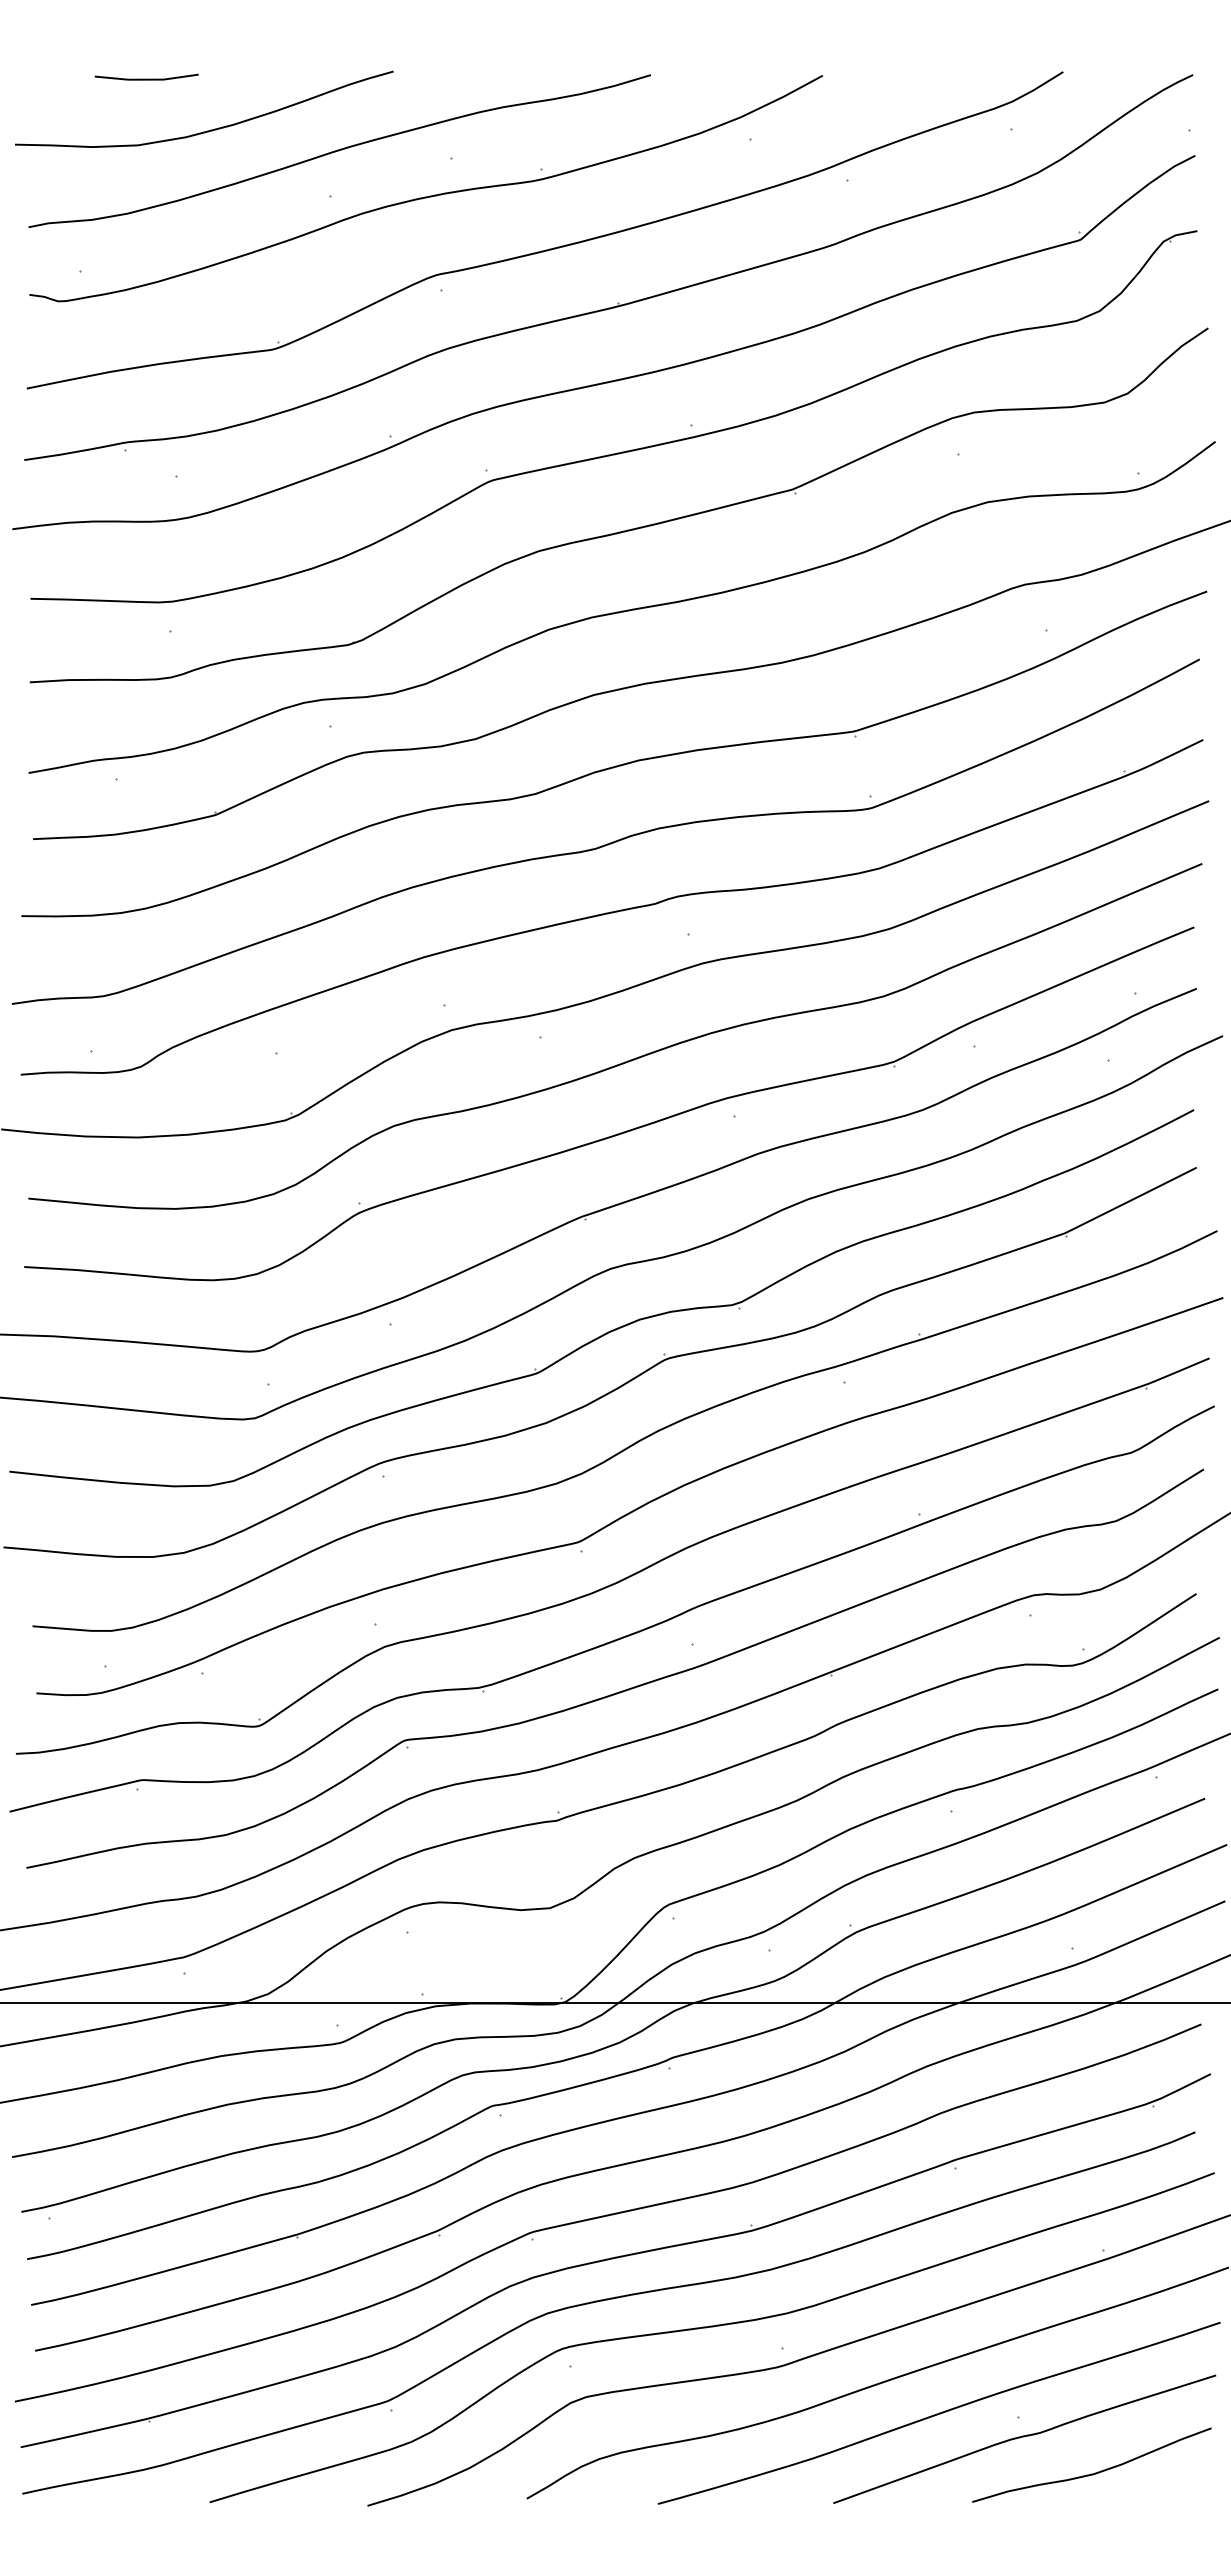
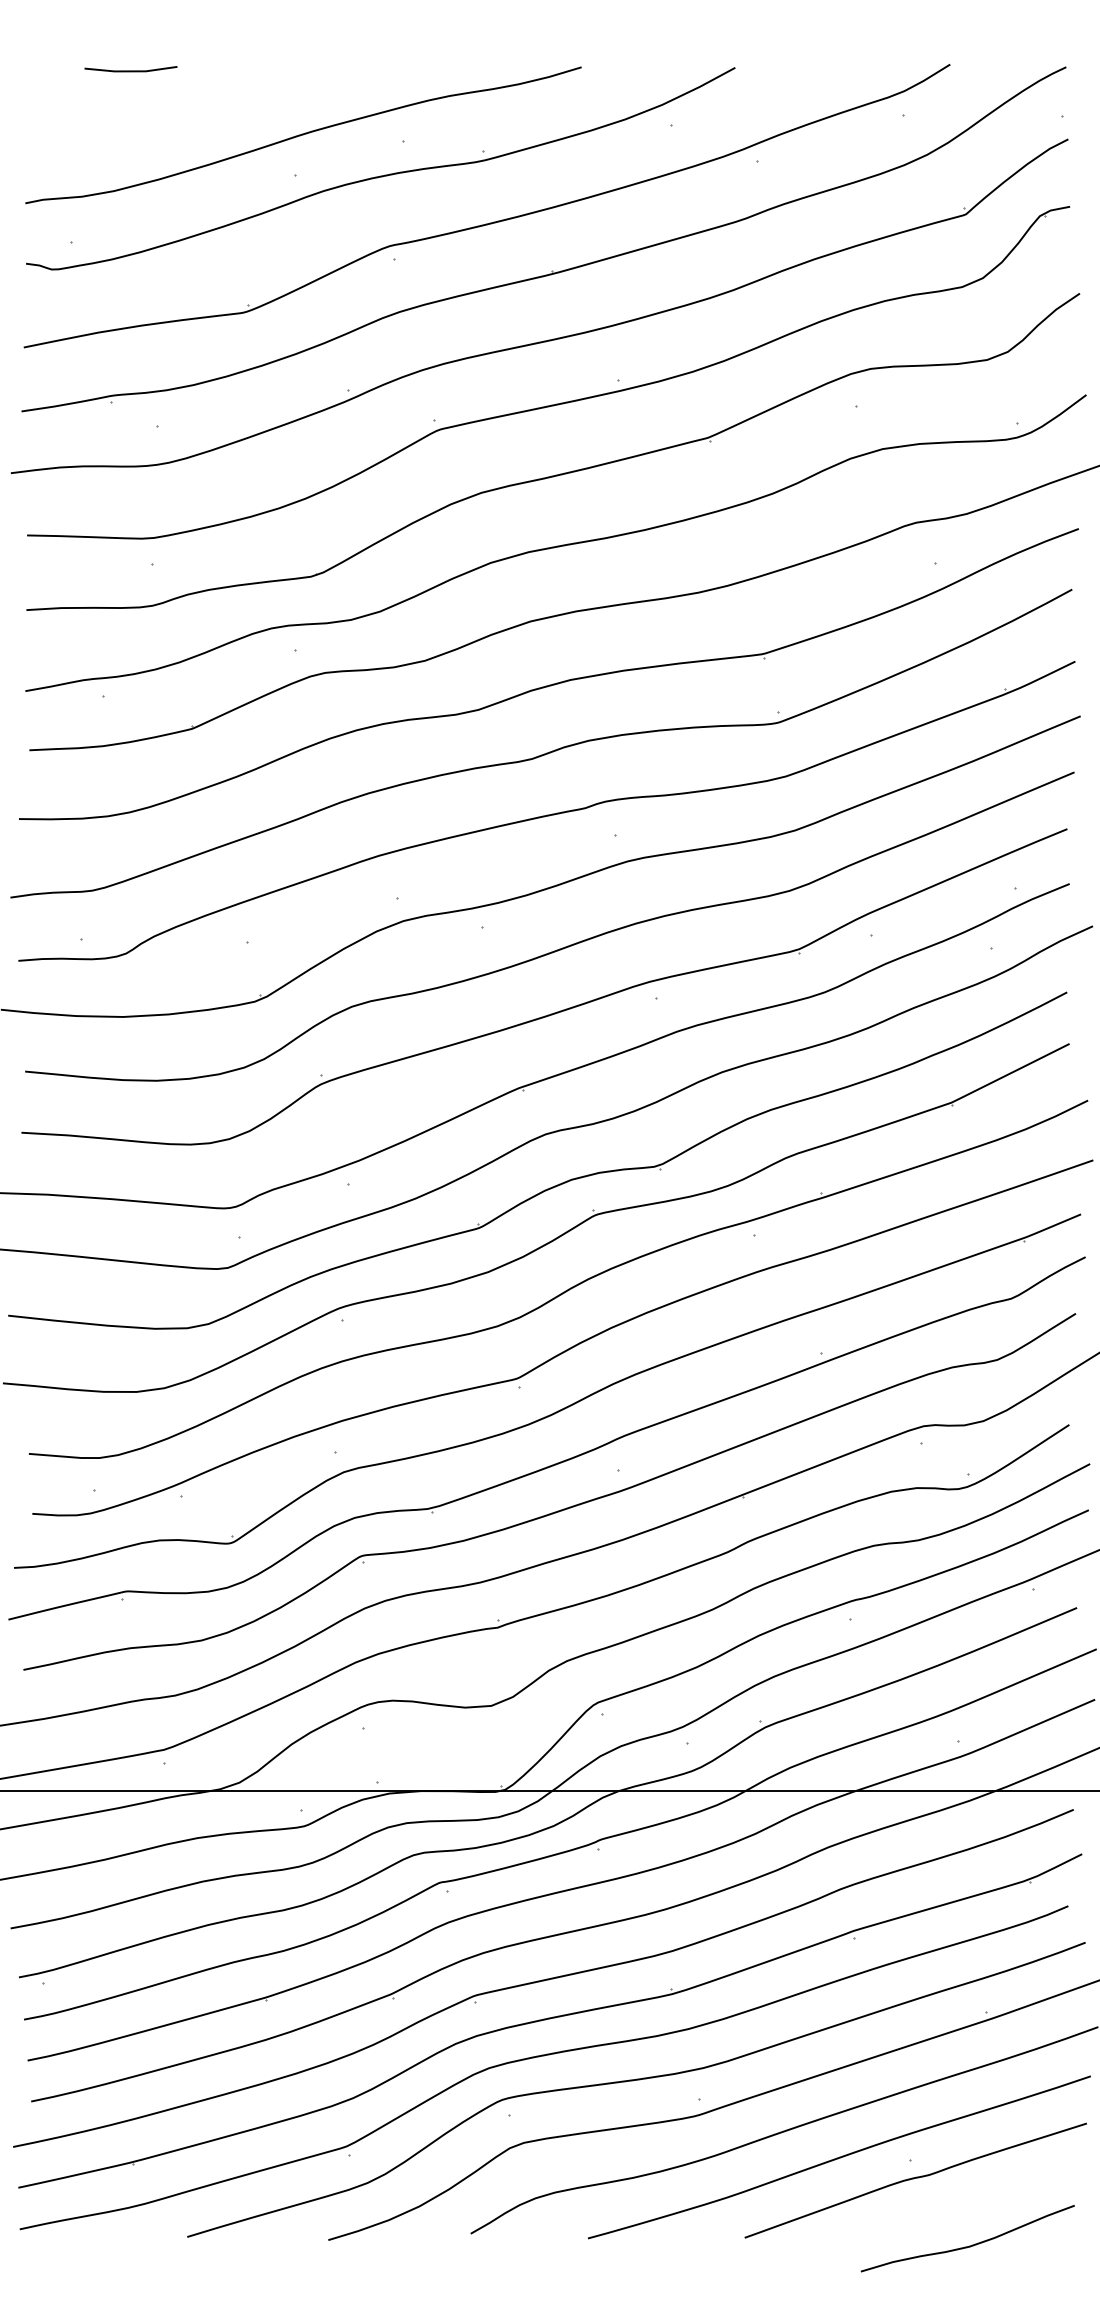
curve: (210, 129) -> (187, 115), removed
curve: (1095, 2472) -> (971, 2245), moved

